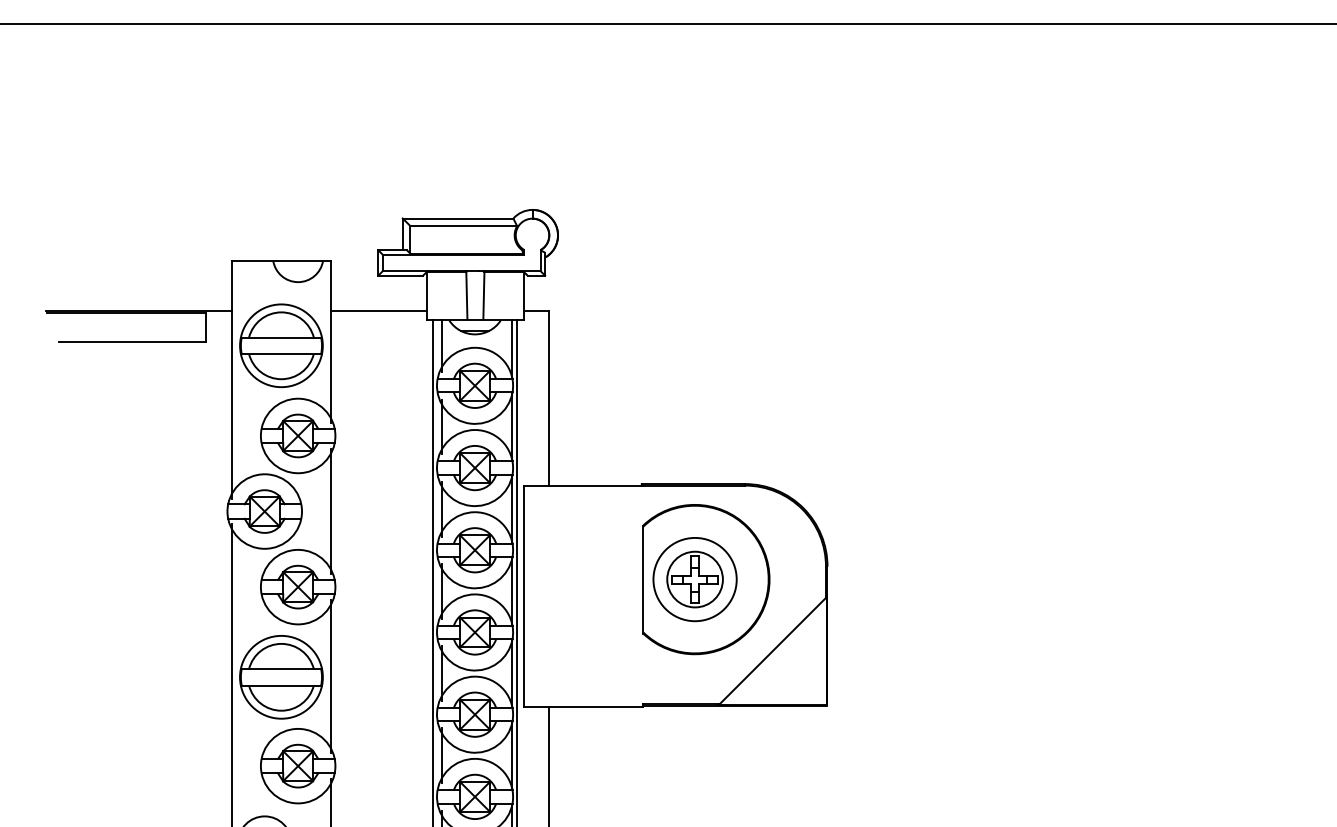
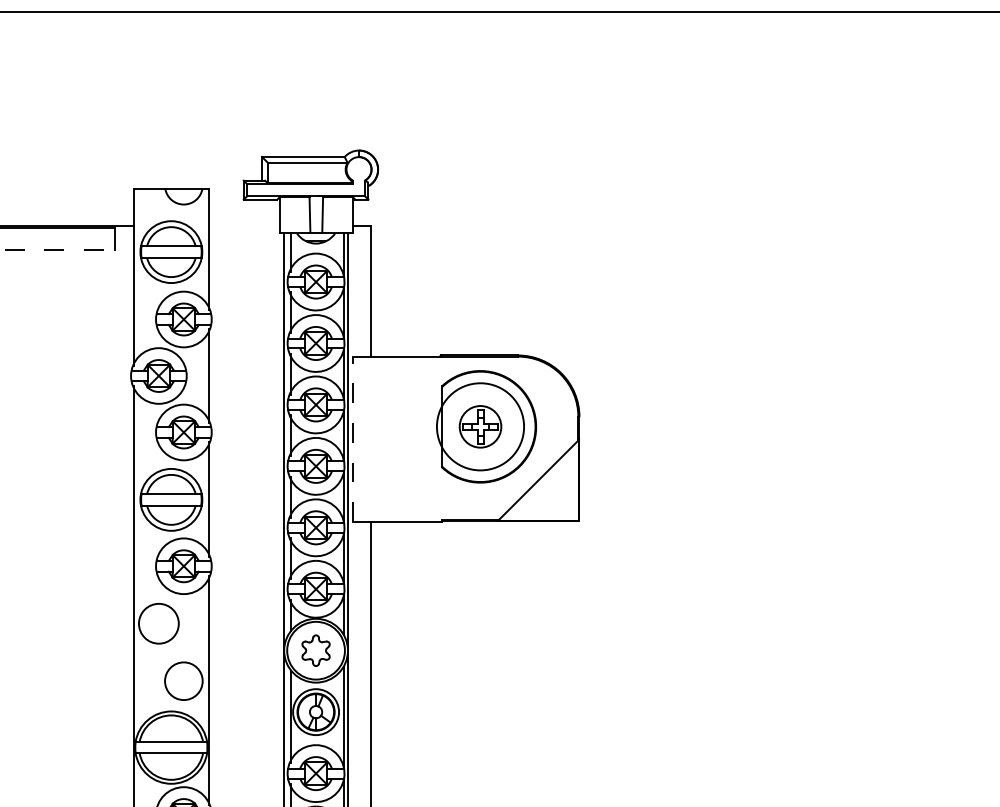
line: (377, 311) -> (243, 226), removed
line: (131, 342) -> (59, 249), solid -> dashed
circle: (695, 579) -> (480, 426), size x1.4
line: (523, 596) -> (352, 439), solid -> dashed

